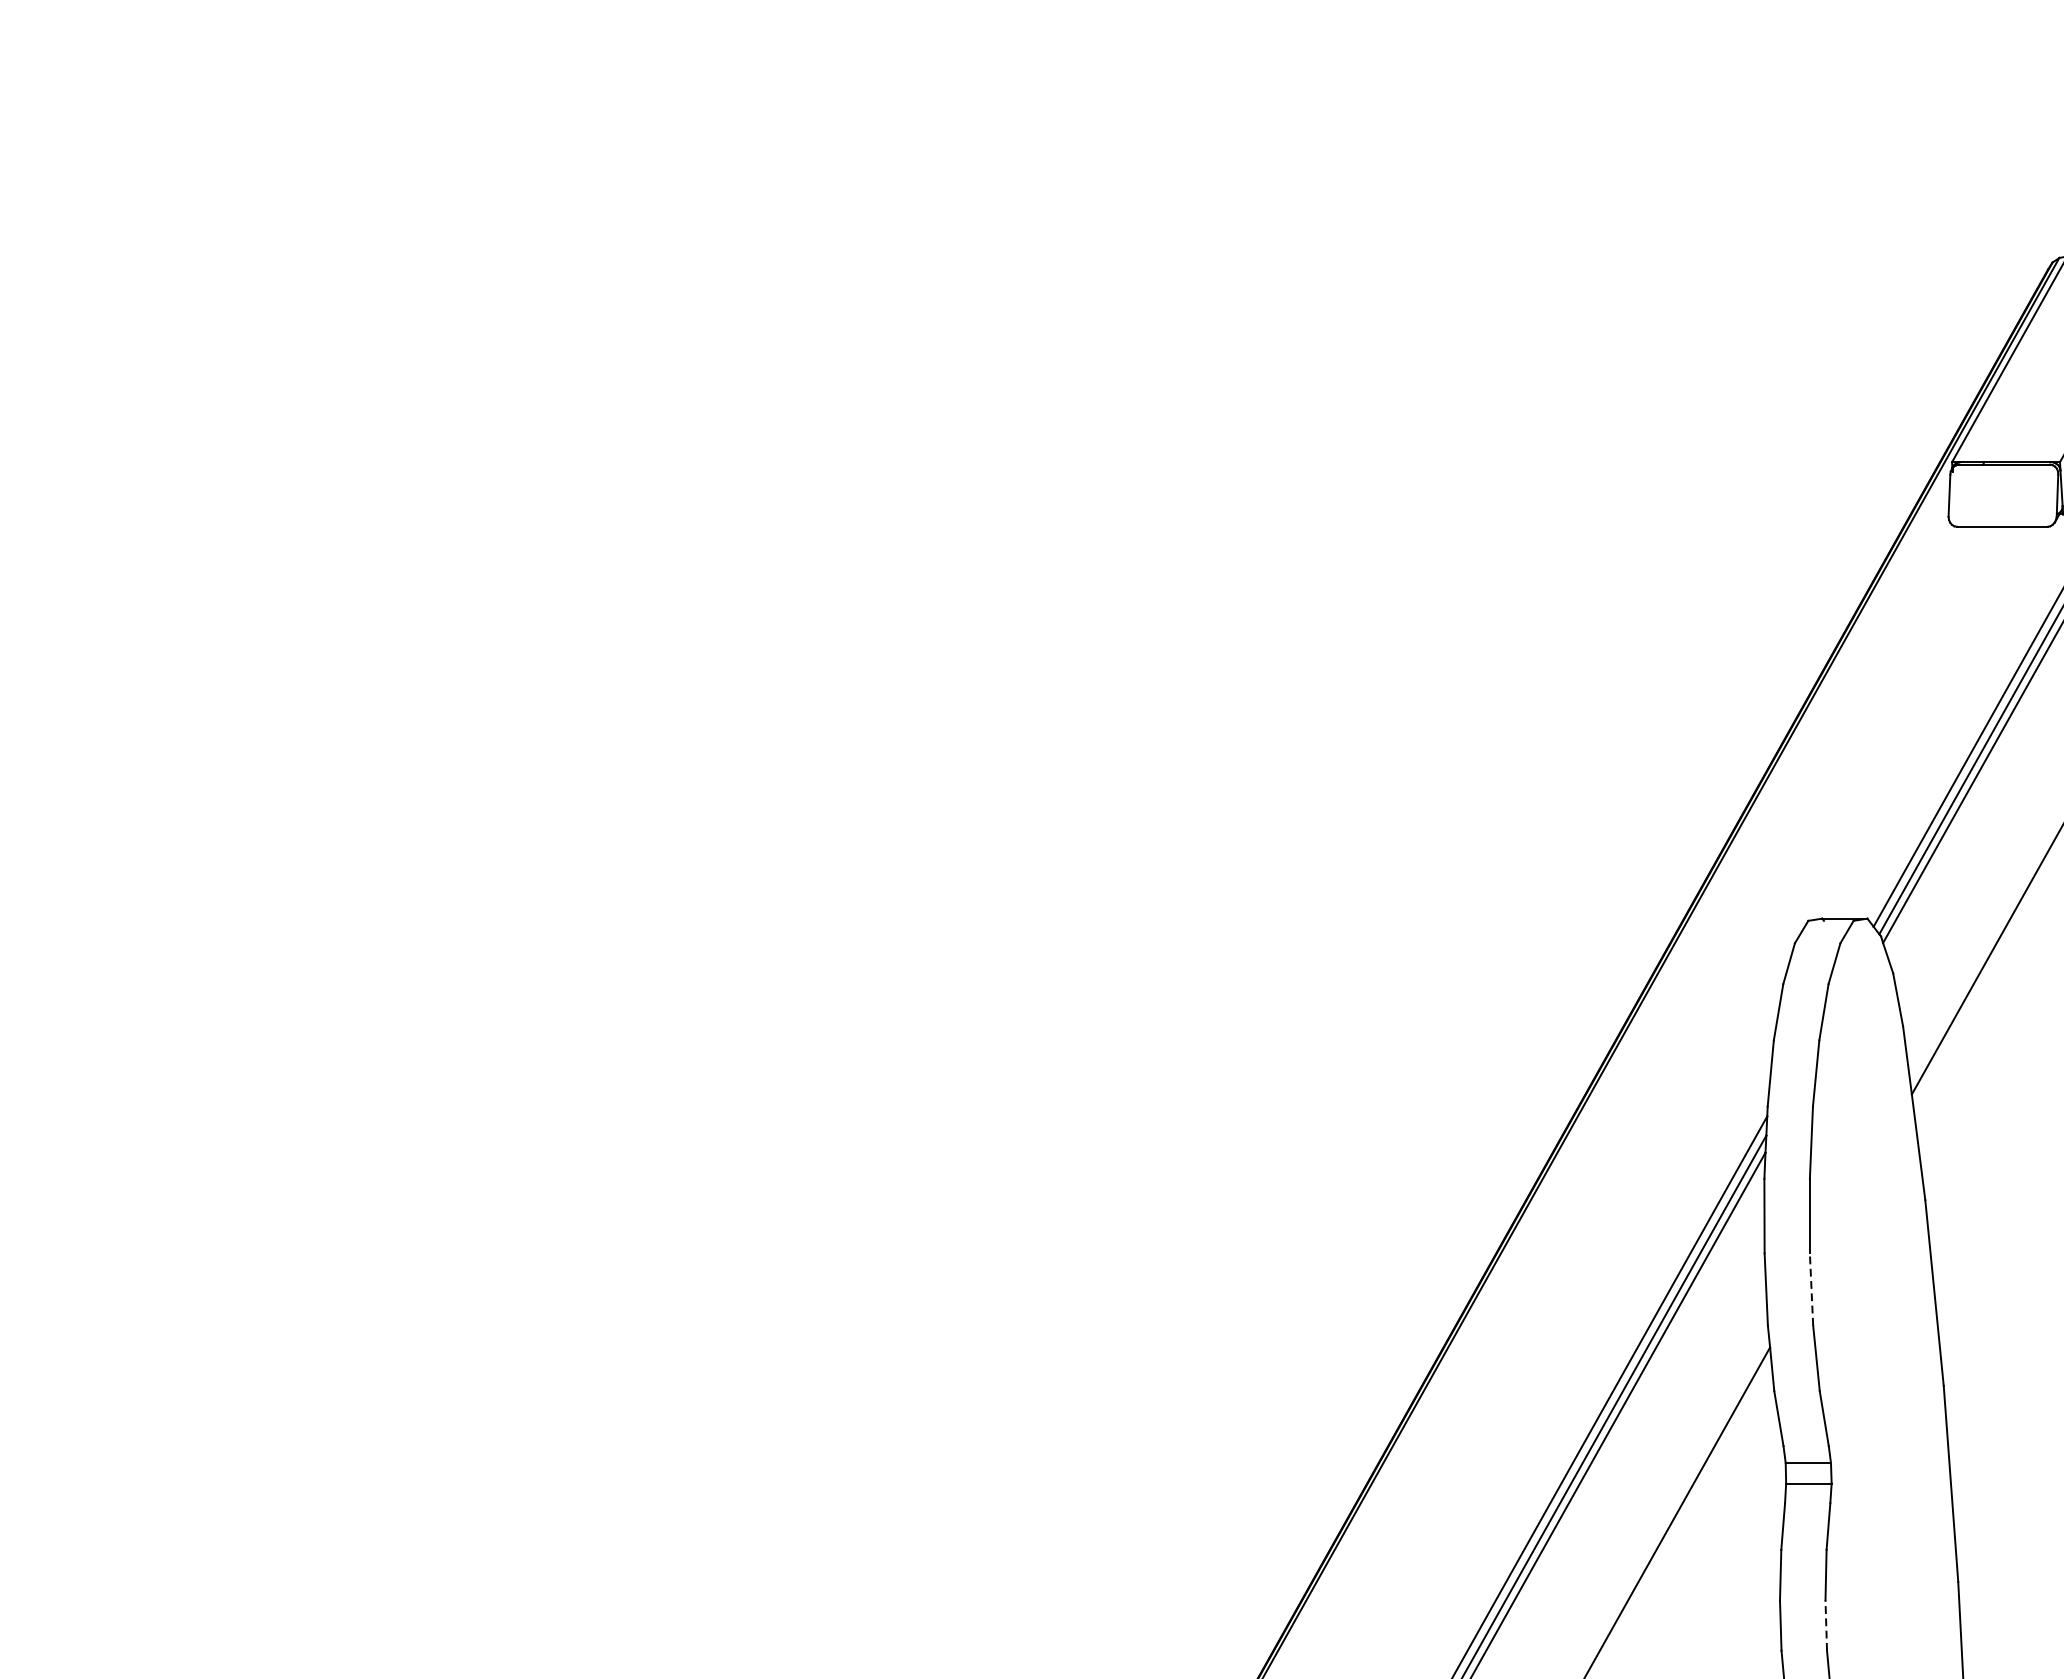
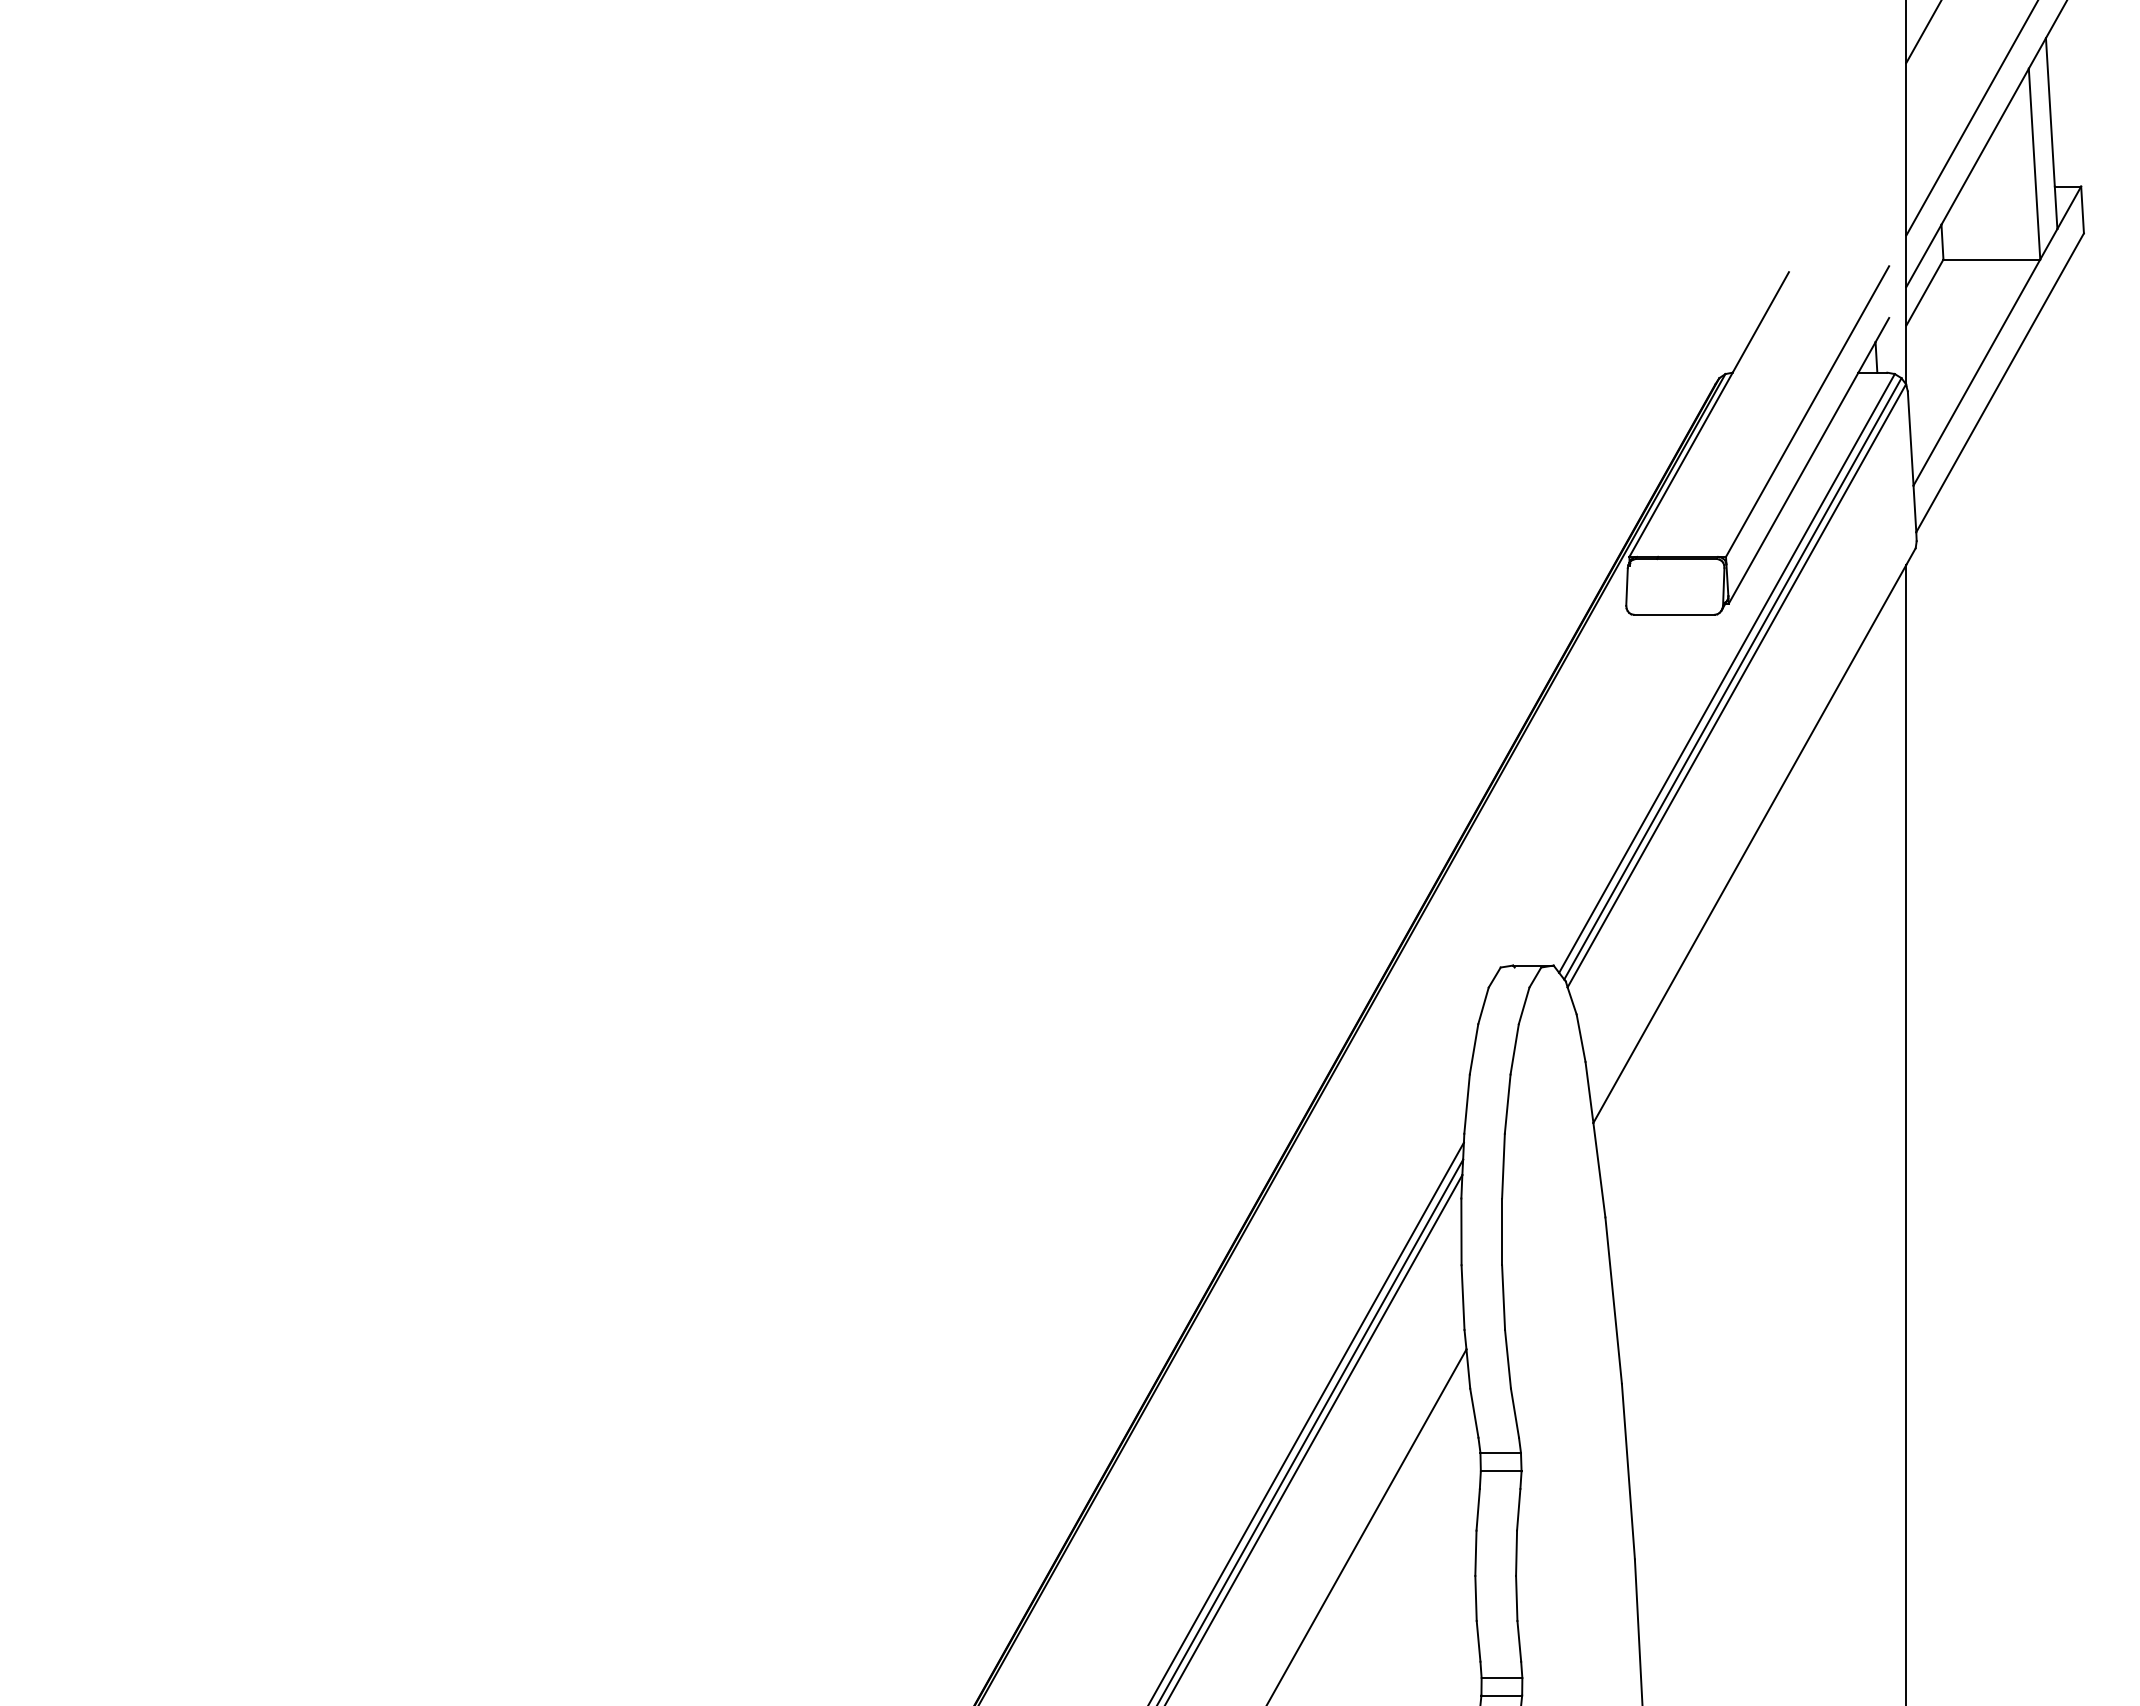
line: (1811, 1289) -> (1503, 1297), dashed -> solid
line: (1825, 1625) -> (1516, 1598), dashed -> solid

